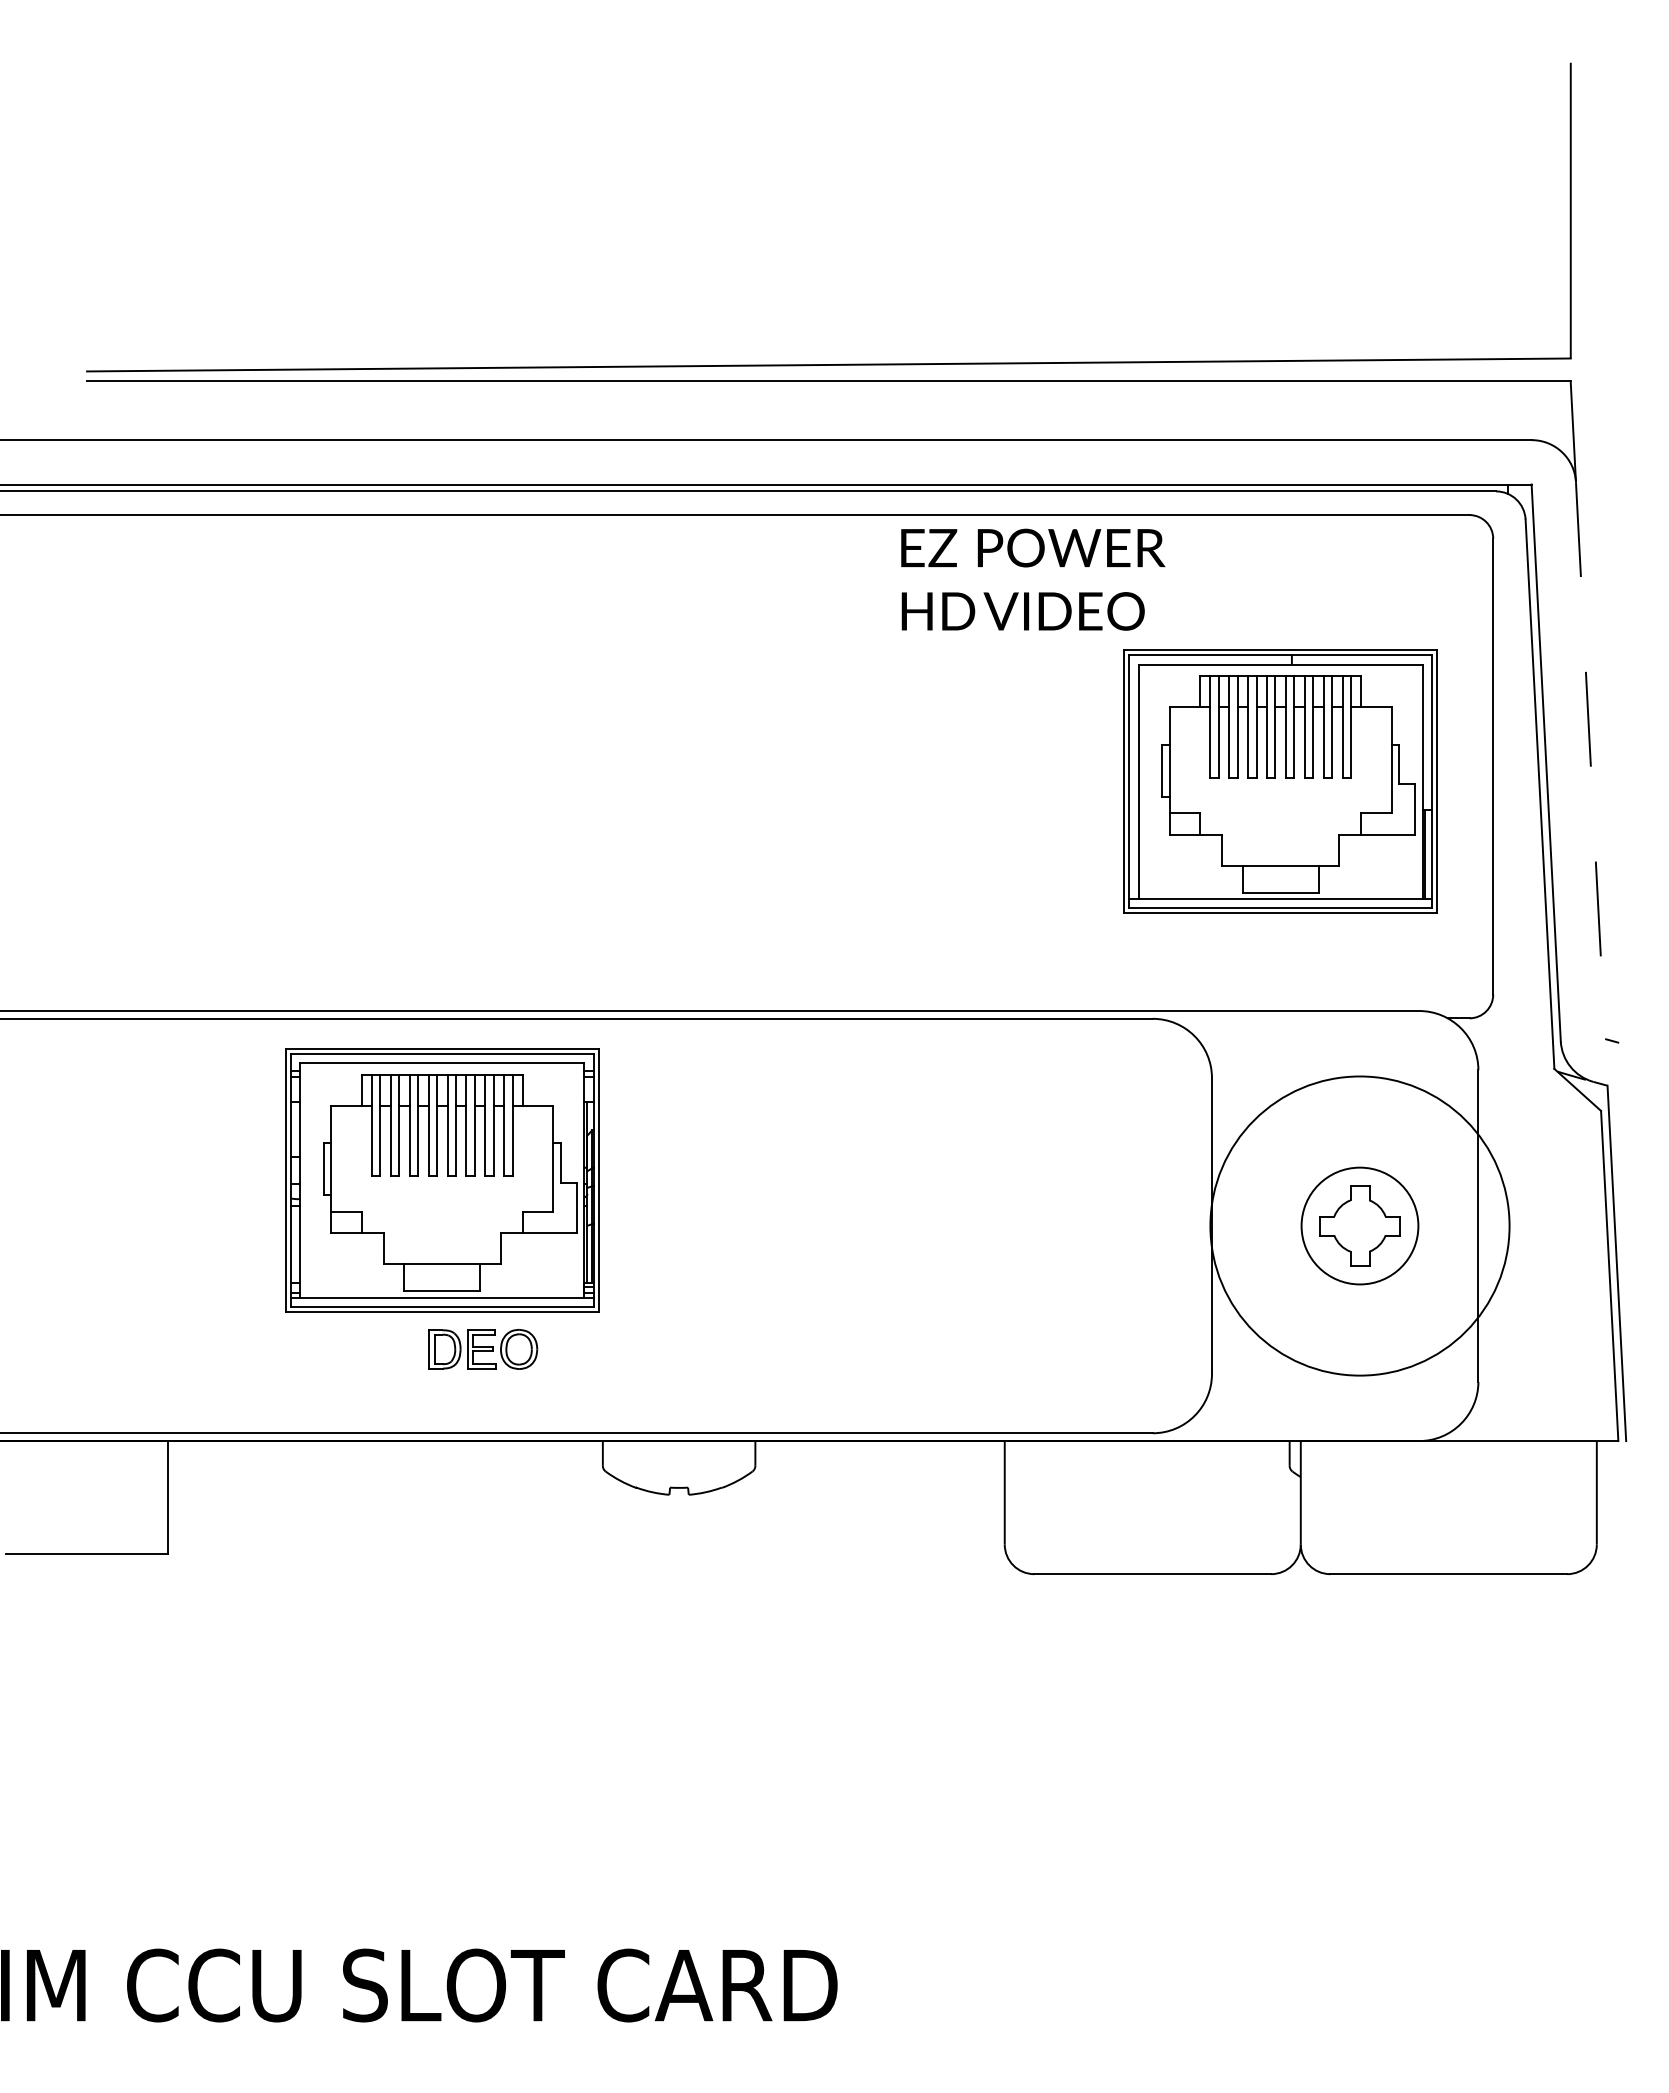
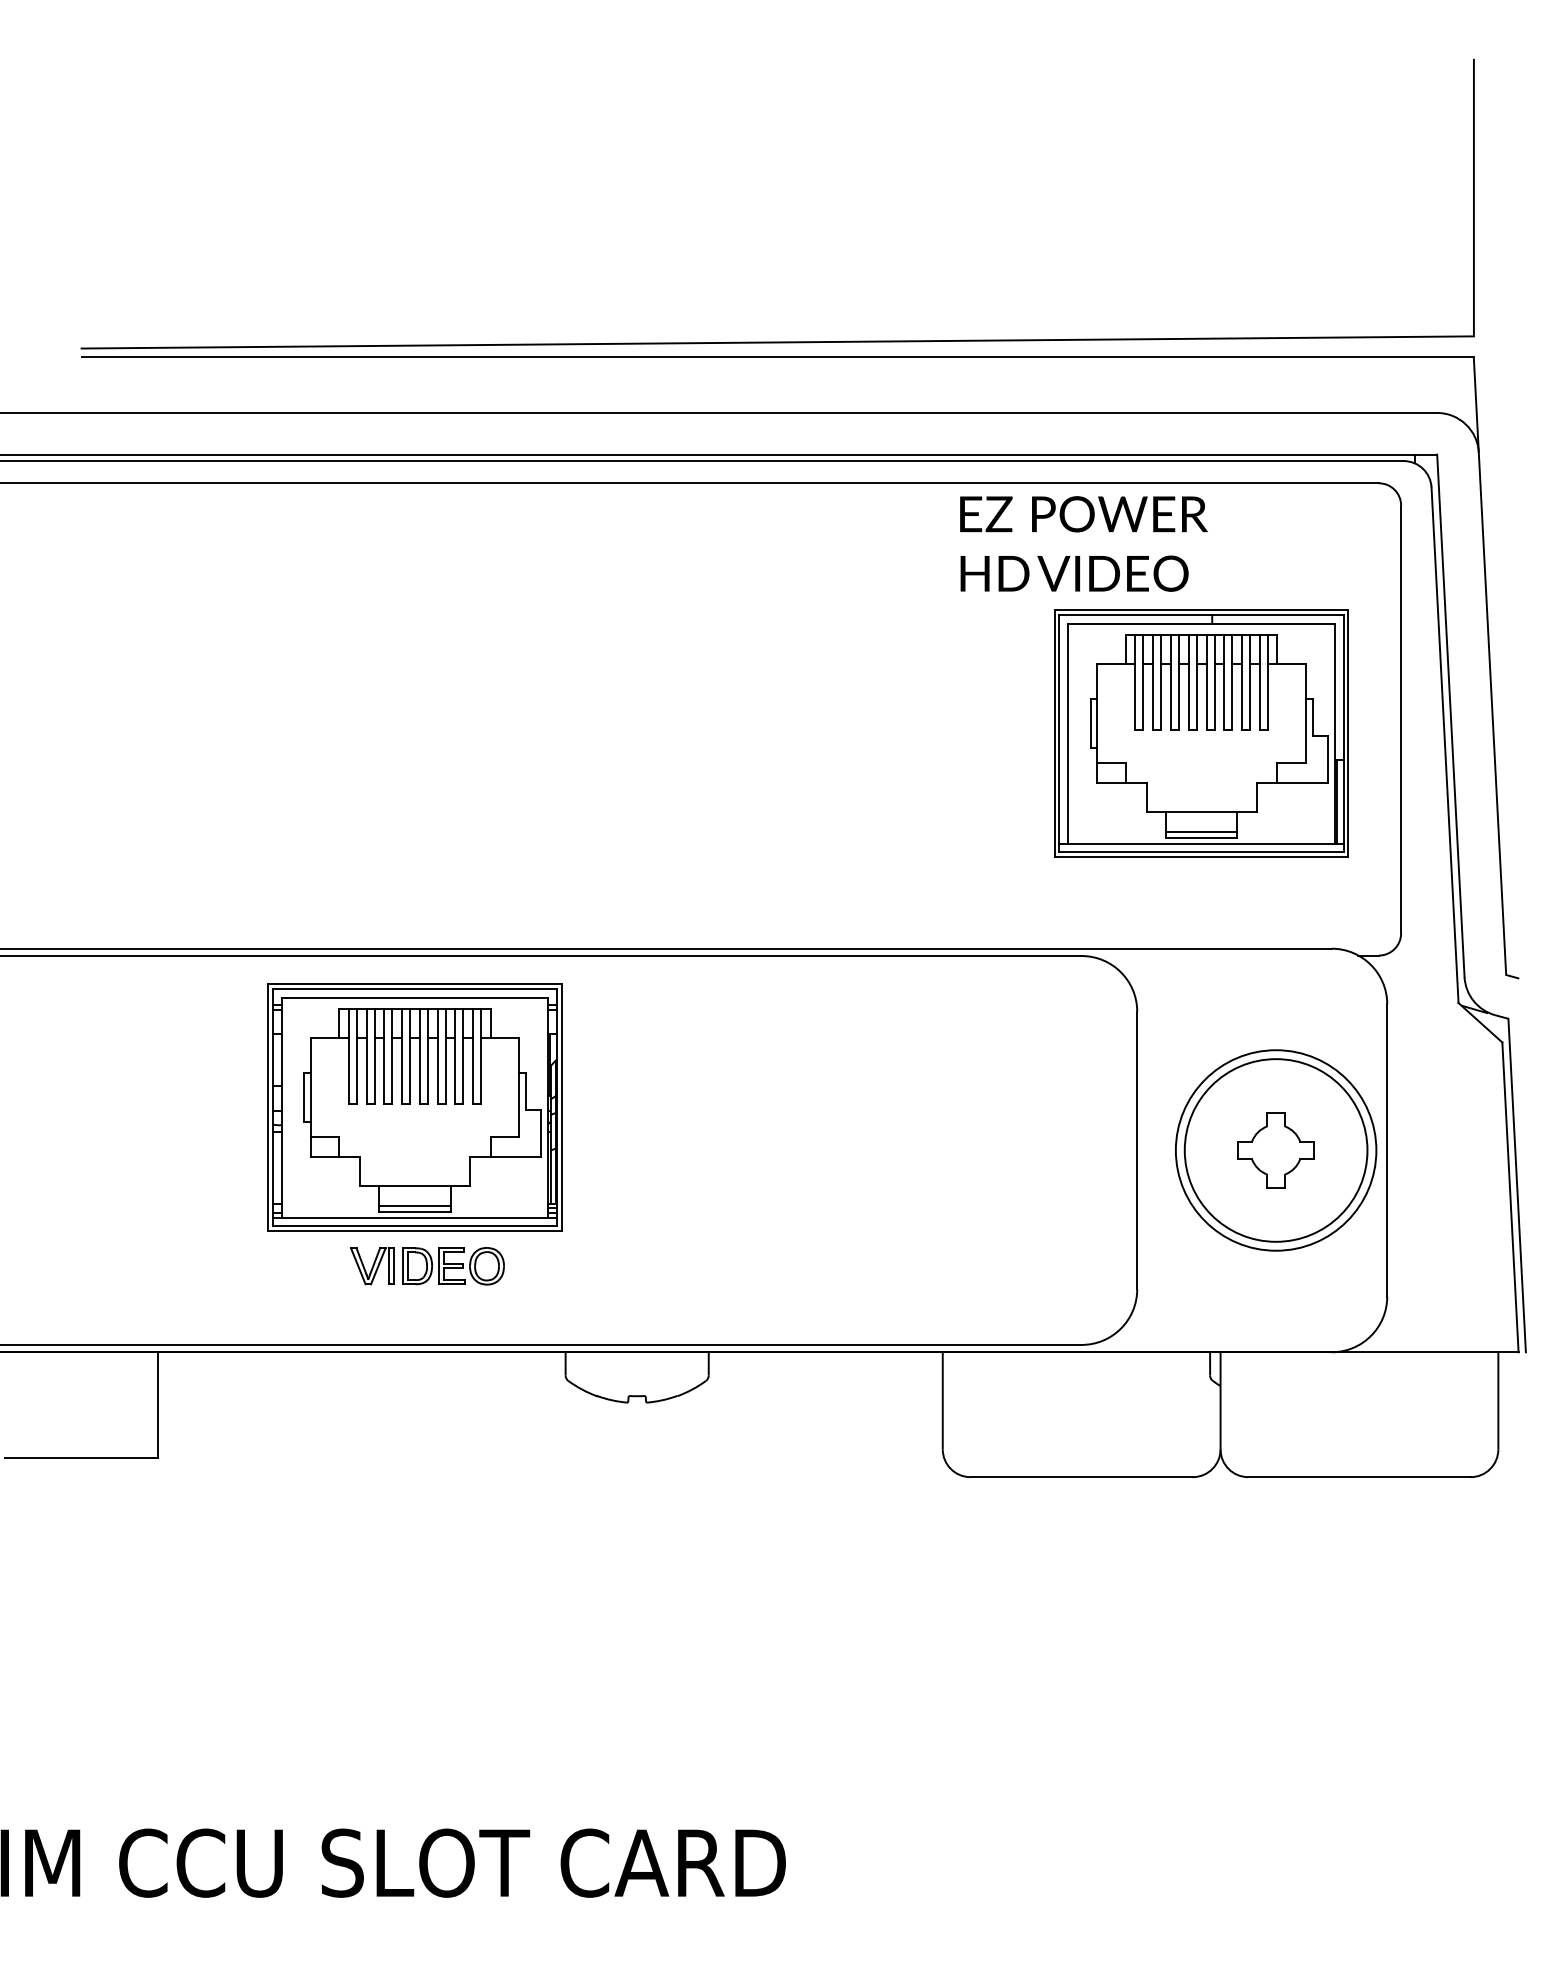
text: (1033, 579) -> (1084, 543), moved
line: (1590, 760) -> (1492, 713), dashed -> solid
line: (1280, 887) -> (1201, 832), added
circle: (1359, 1225) -> (1275, 1149), size x0.71
circle: (1359, 1225) -> (1275, 1149), size x1.67
line: (442, 1285) -> (415, 1206), added
part: (396, 1349) -> (371, 1266), added

